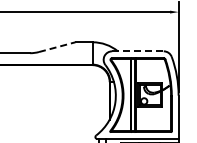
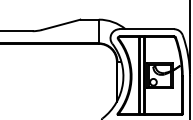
line: (57, 47) -> (61, 25), dashed -> solid
line: (137, 51) -> (146, 29), dashed -> solid

